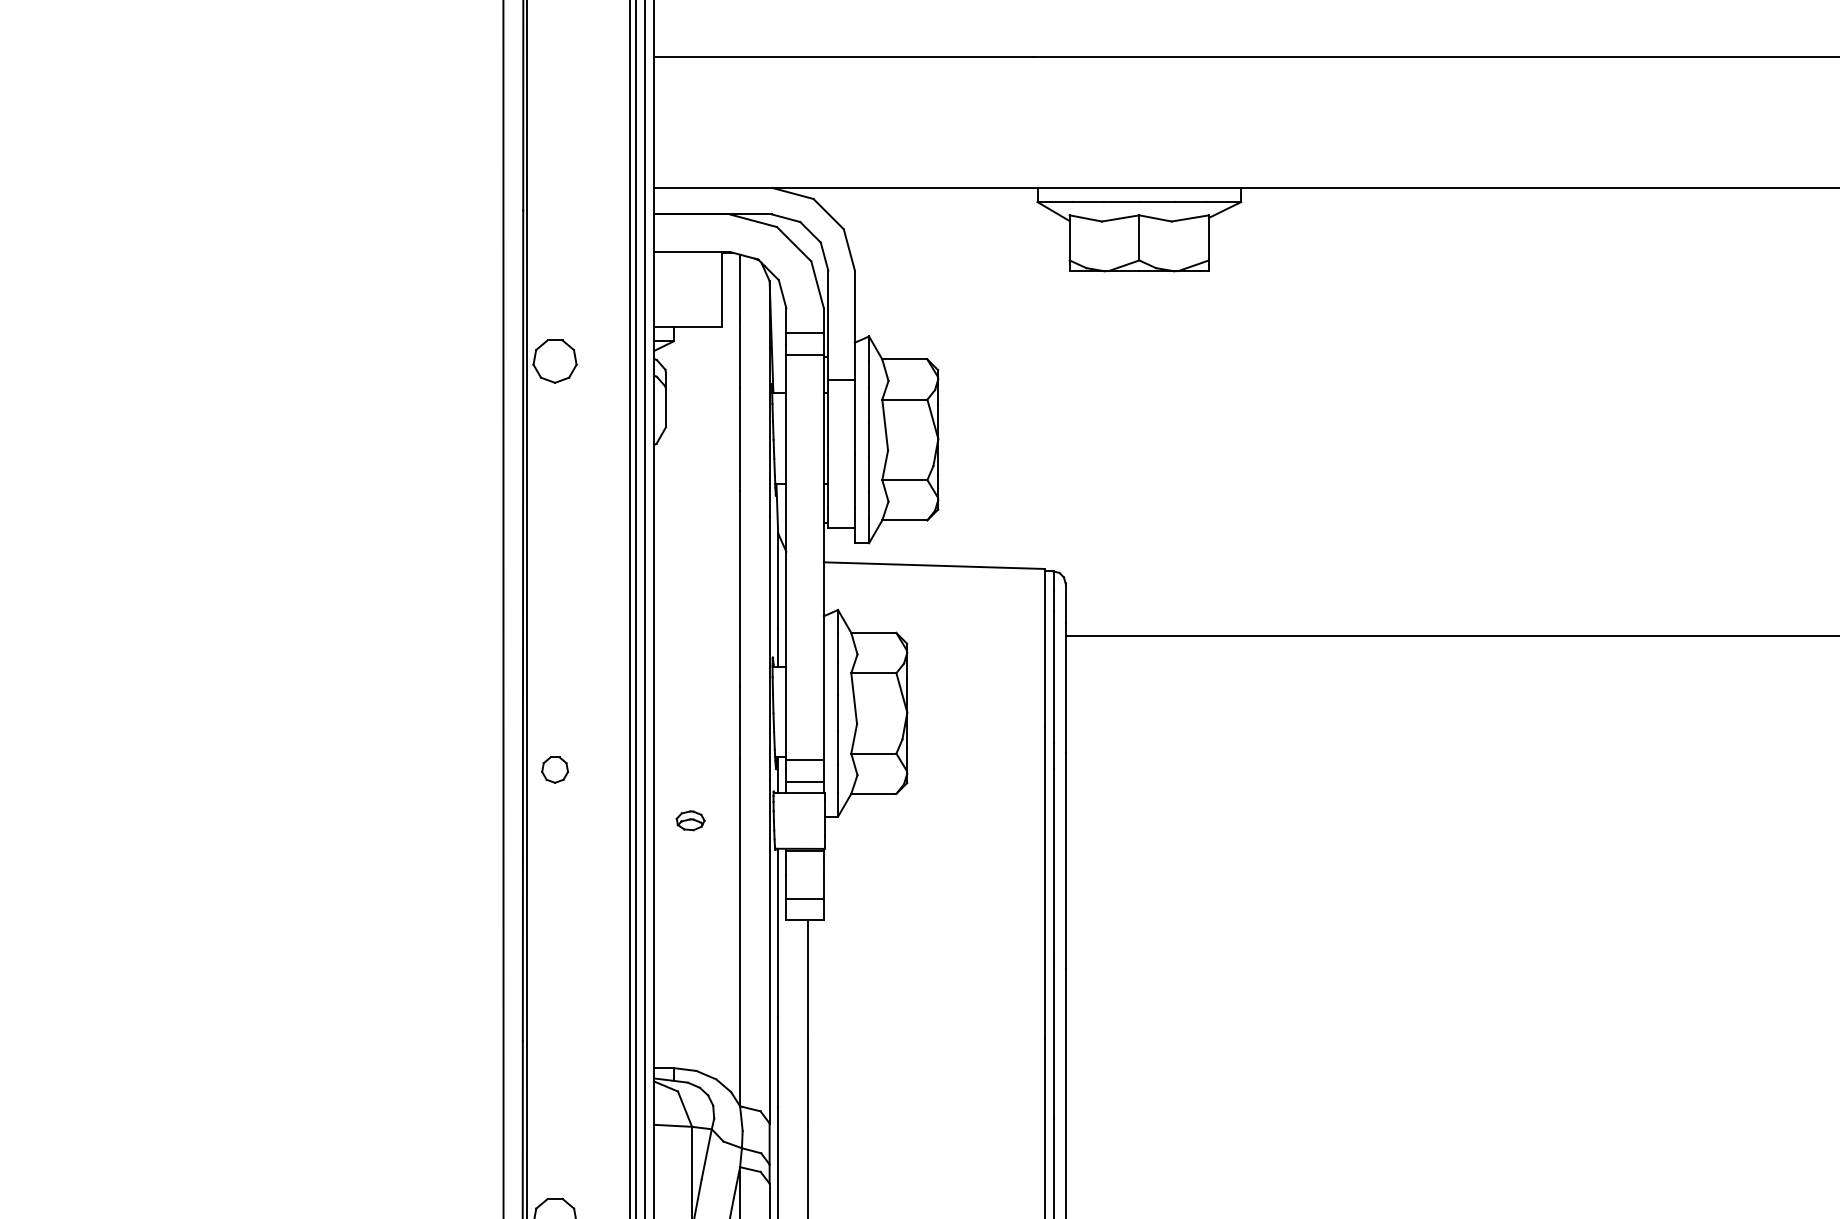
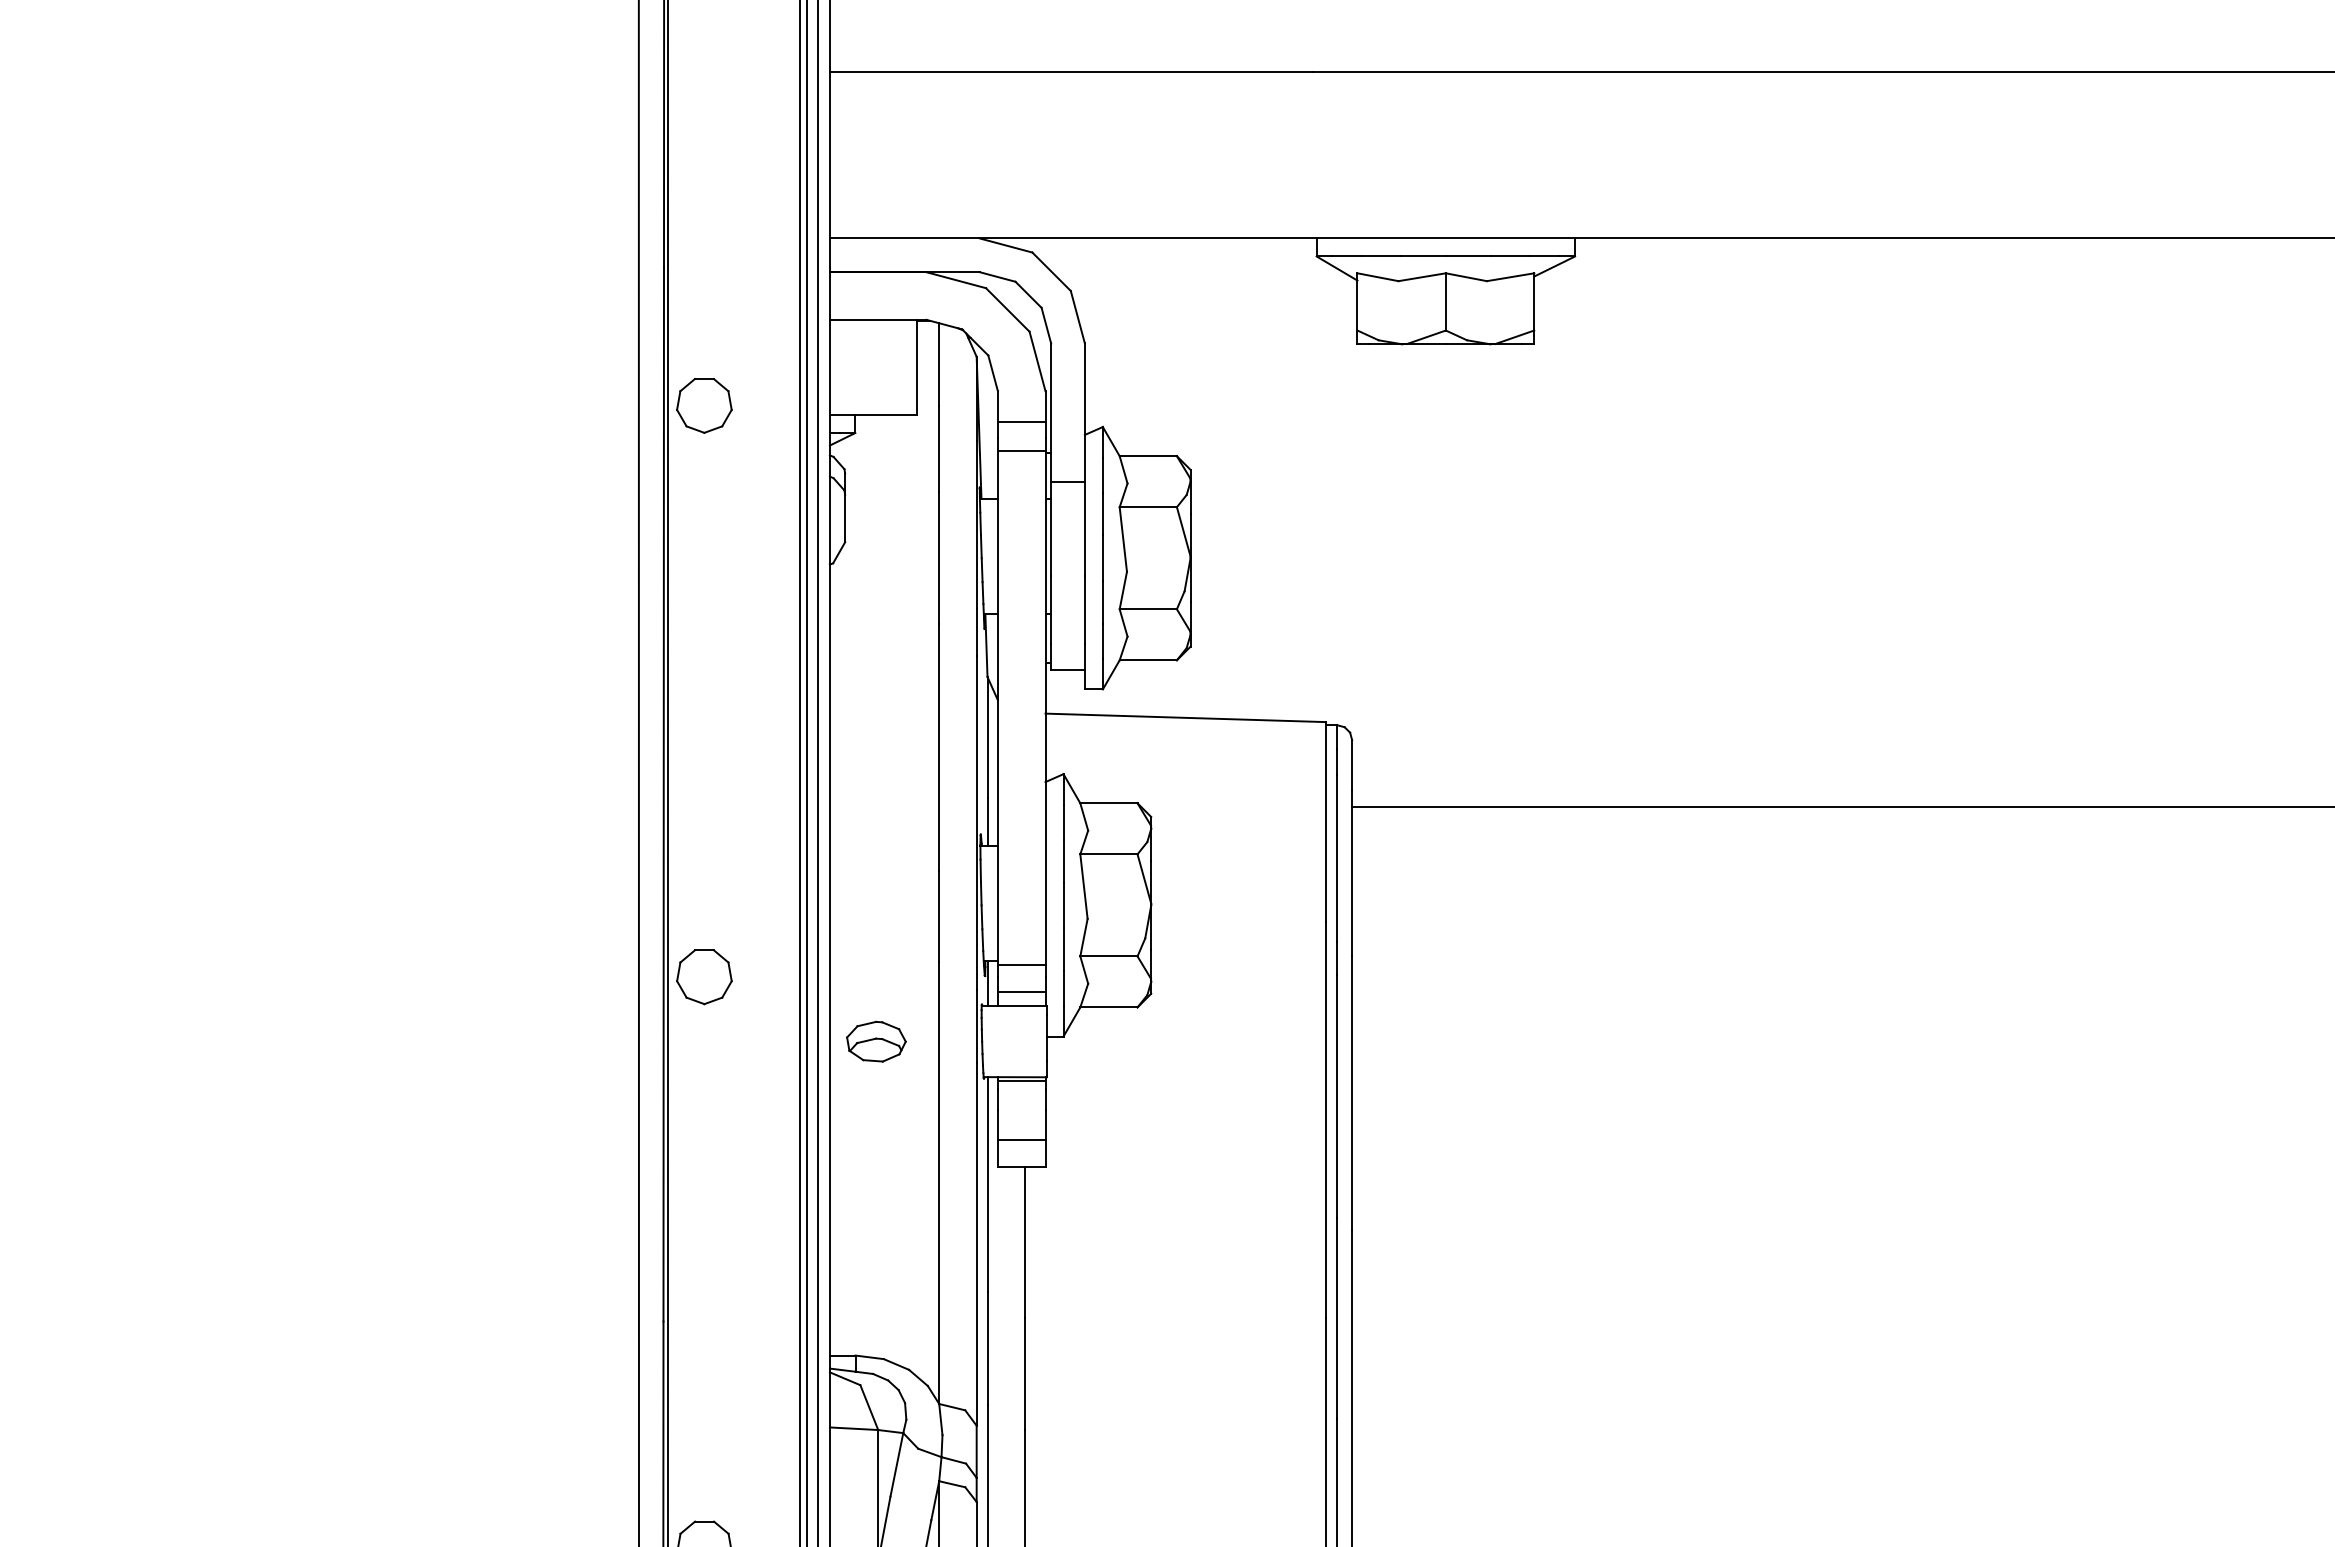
part: (555, 361) -> (704, 405), moved
part: (555, 770) -> (704, 977), size x1.67
part: (690, 820) -> (876, 1041), size x1.67

